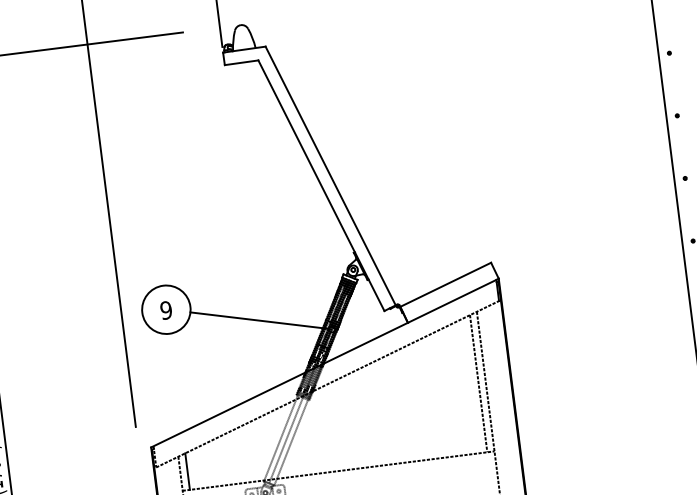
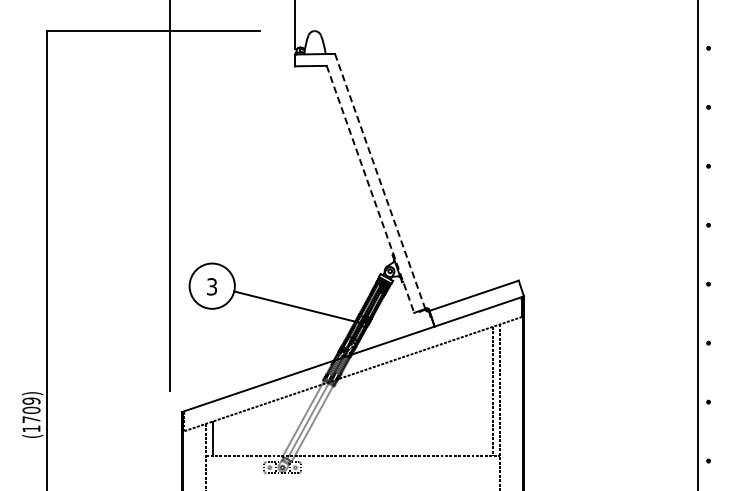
line: (330, 175) -> (380, 181), solid -> dashed
line: (321, 185) -> (370, 189), solid -> dashed
text: (165, 310) -> (211, 286), 9 -> 3

